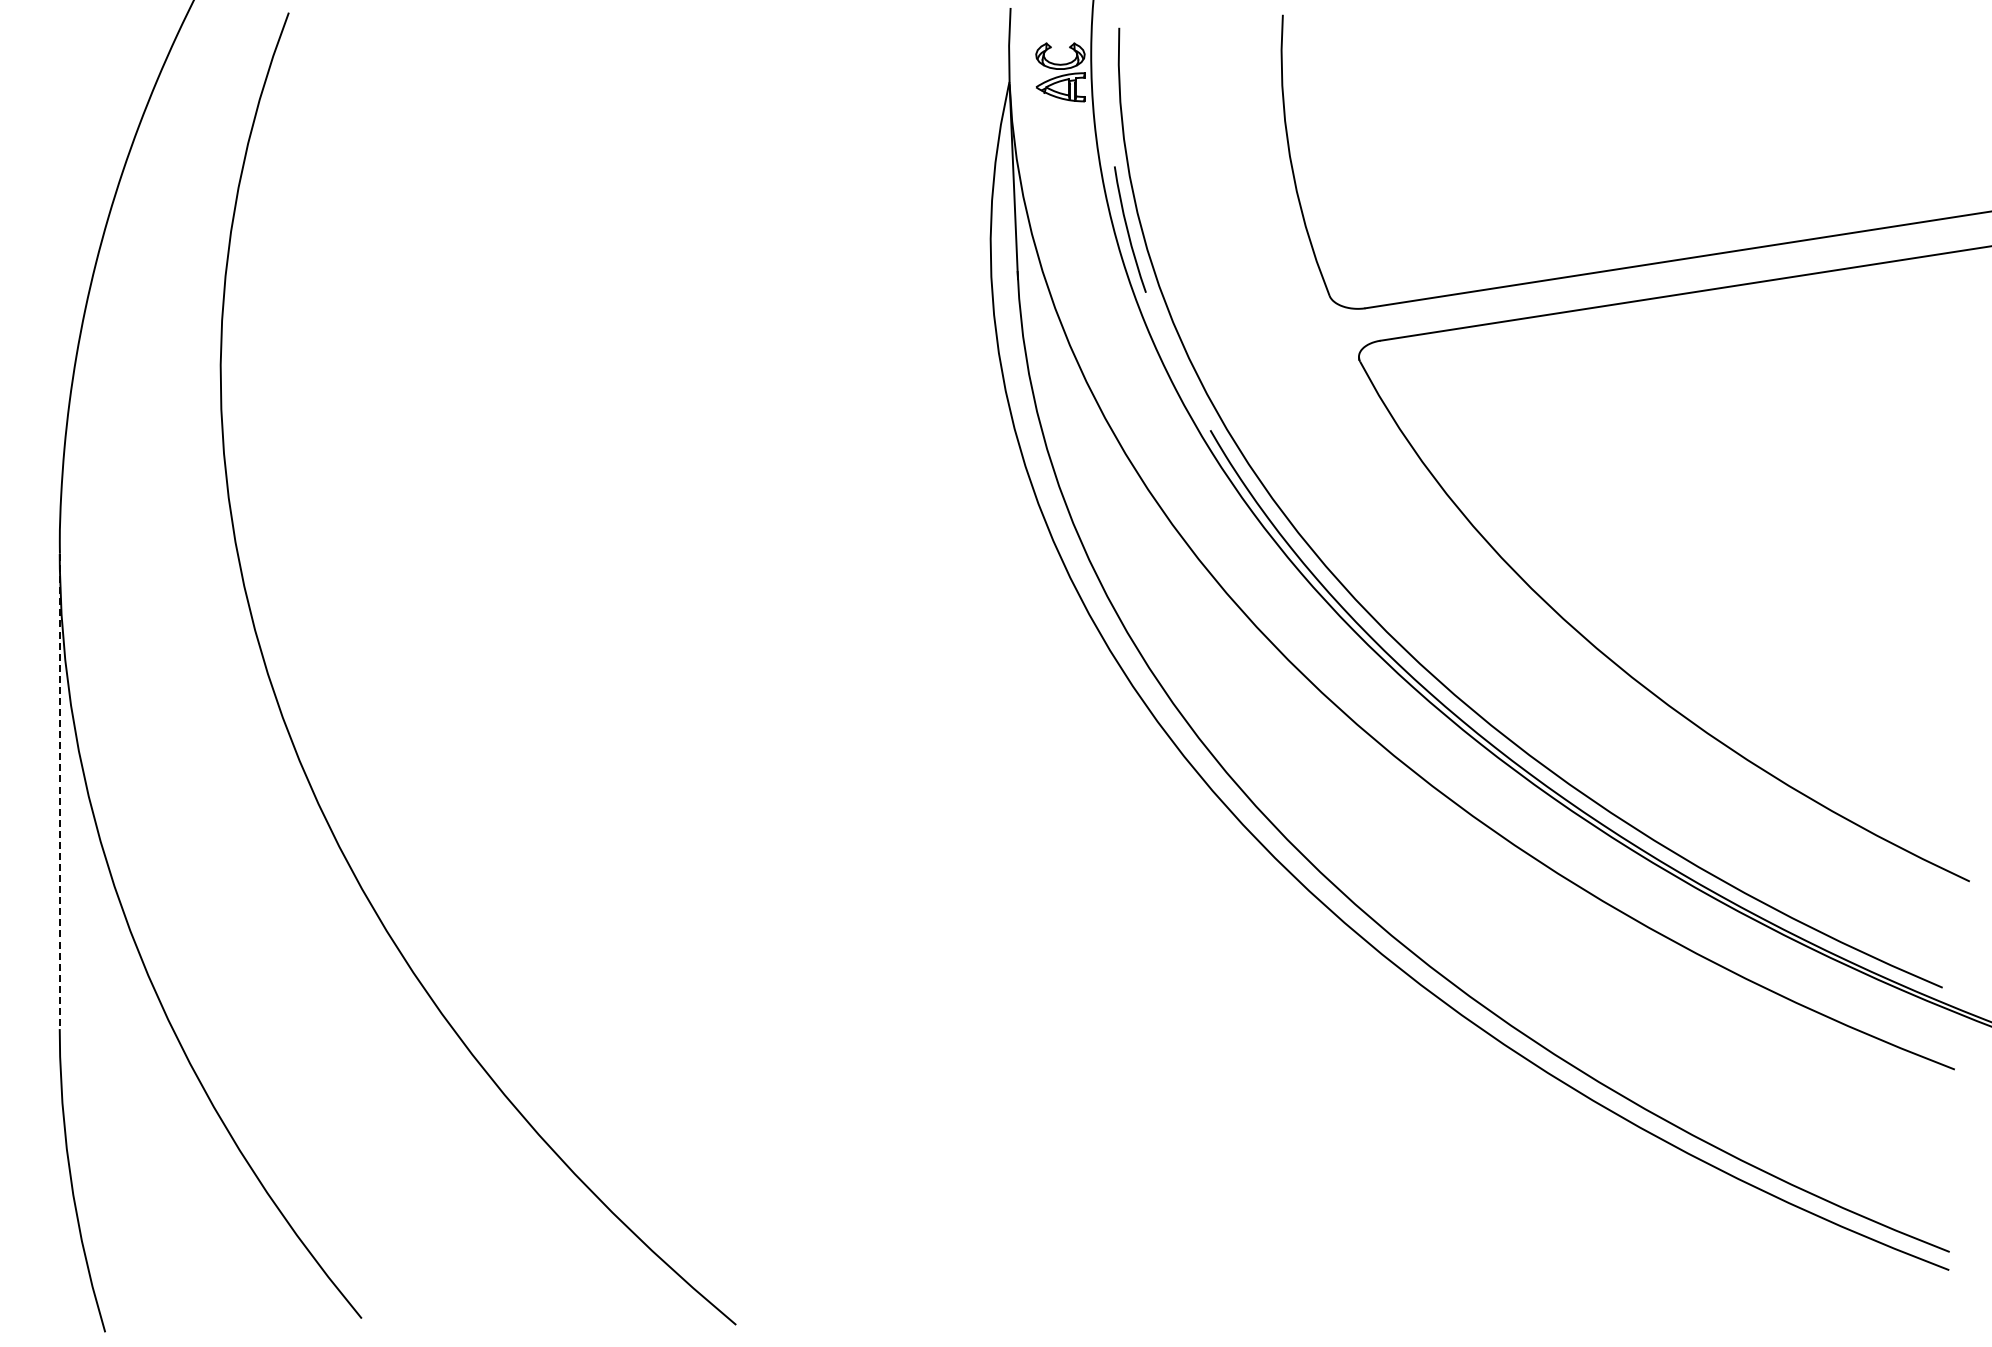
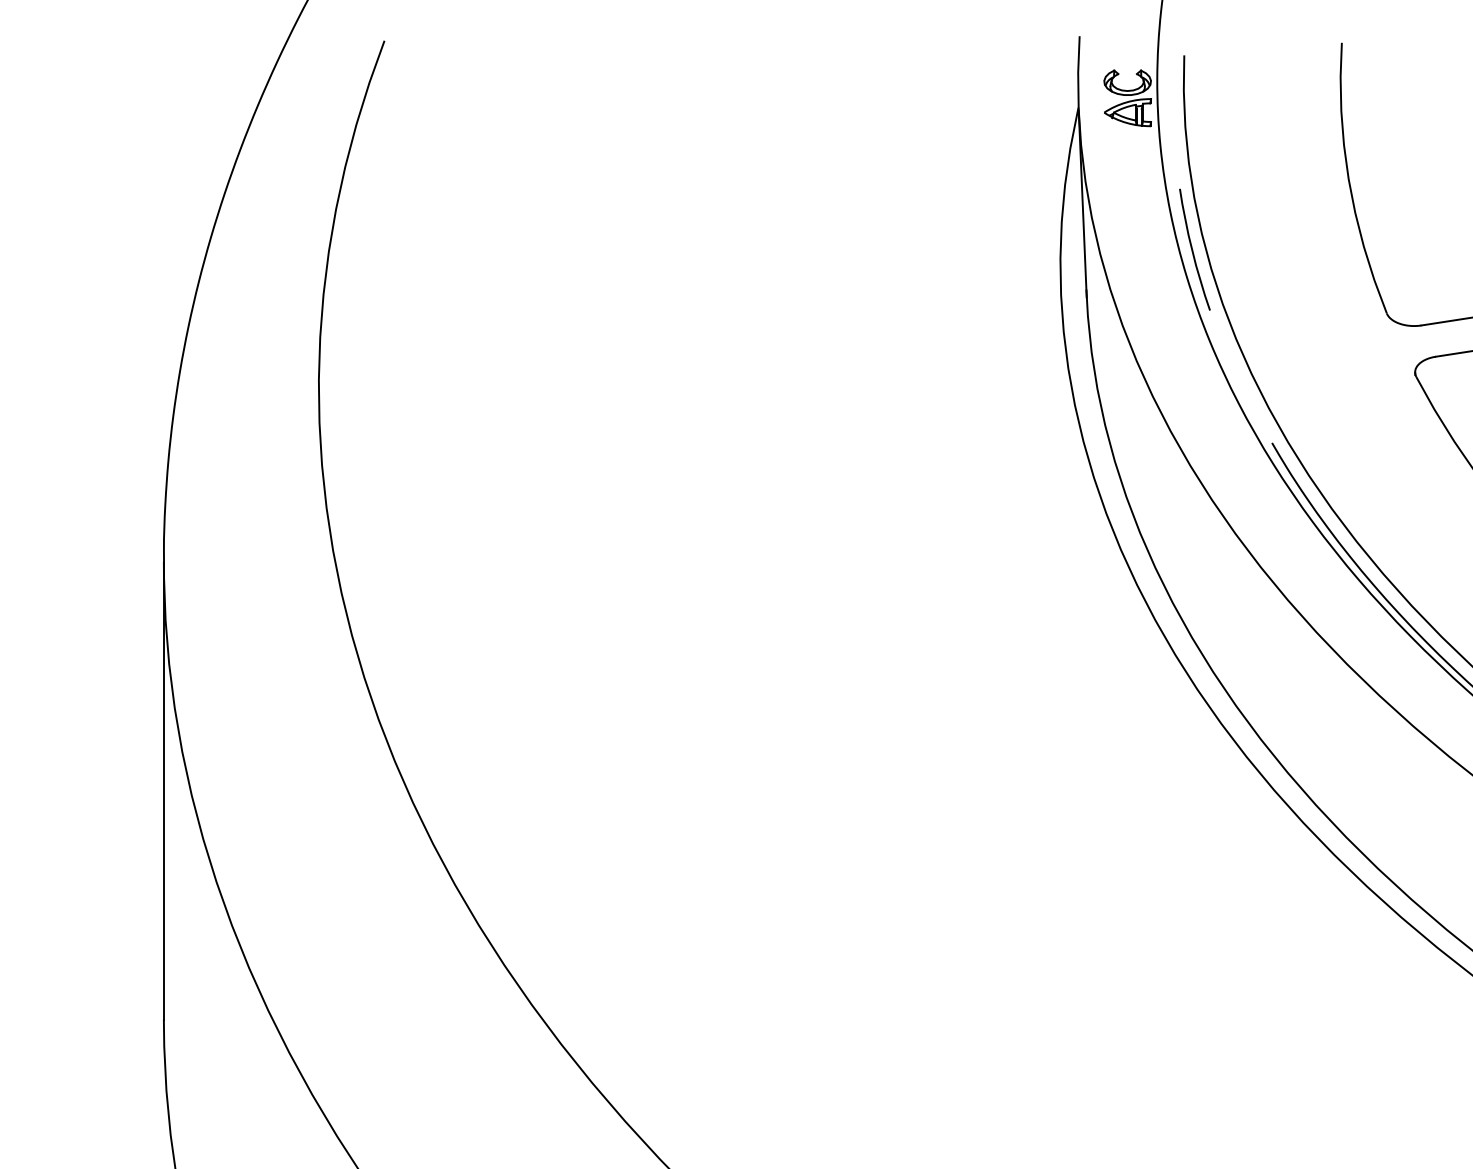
line: (59, 791) -> (163, 790), dashed -> solid

